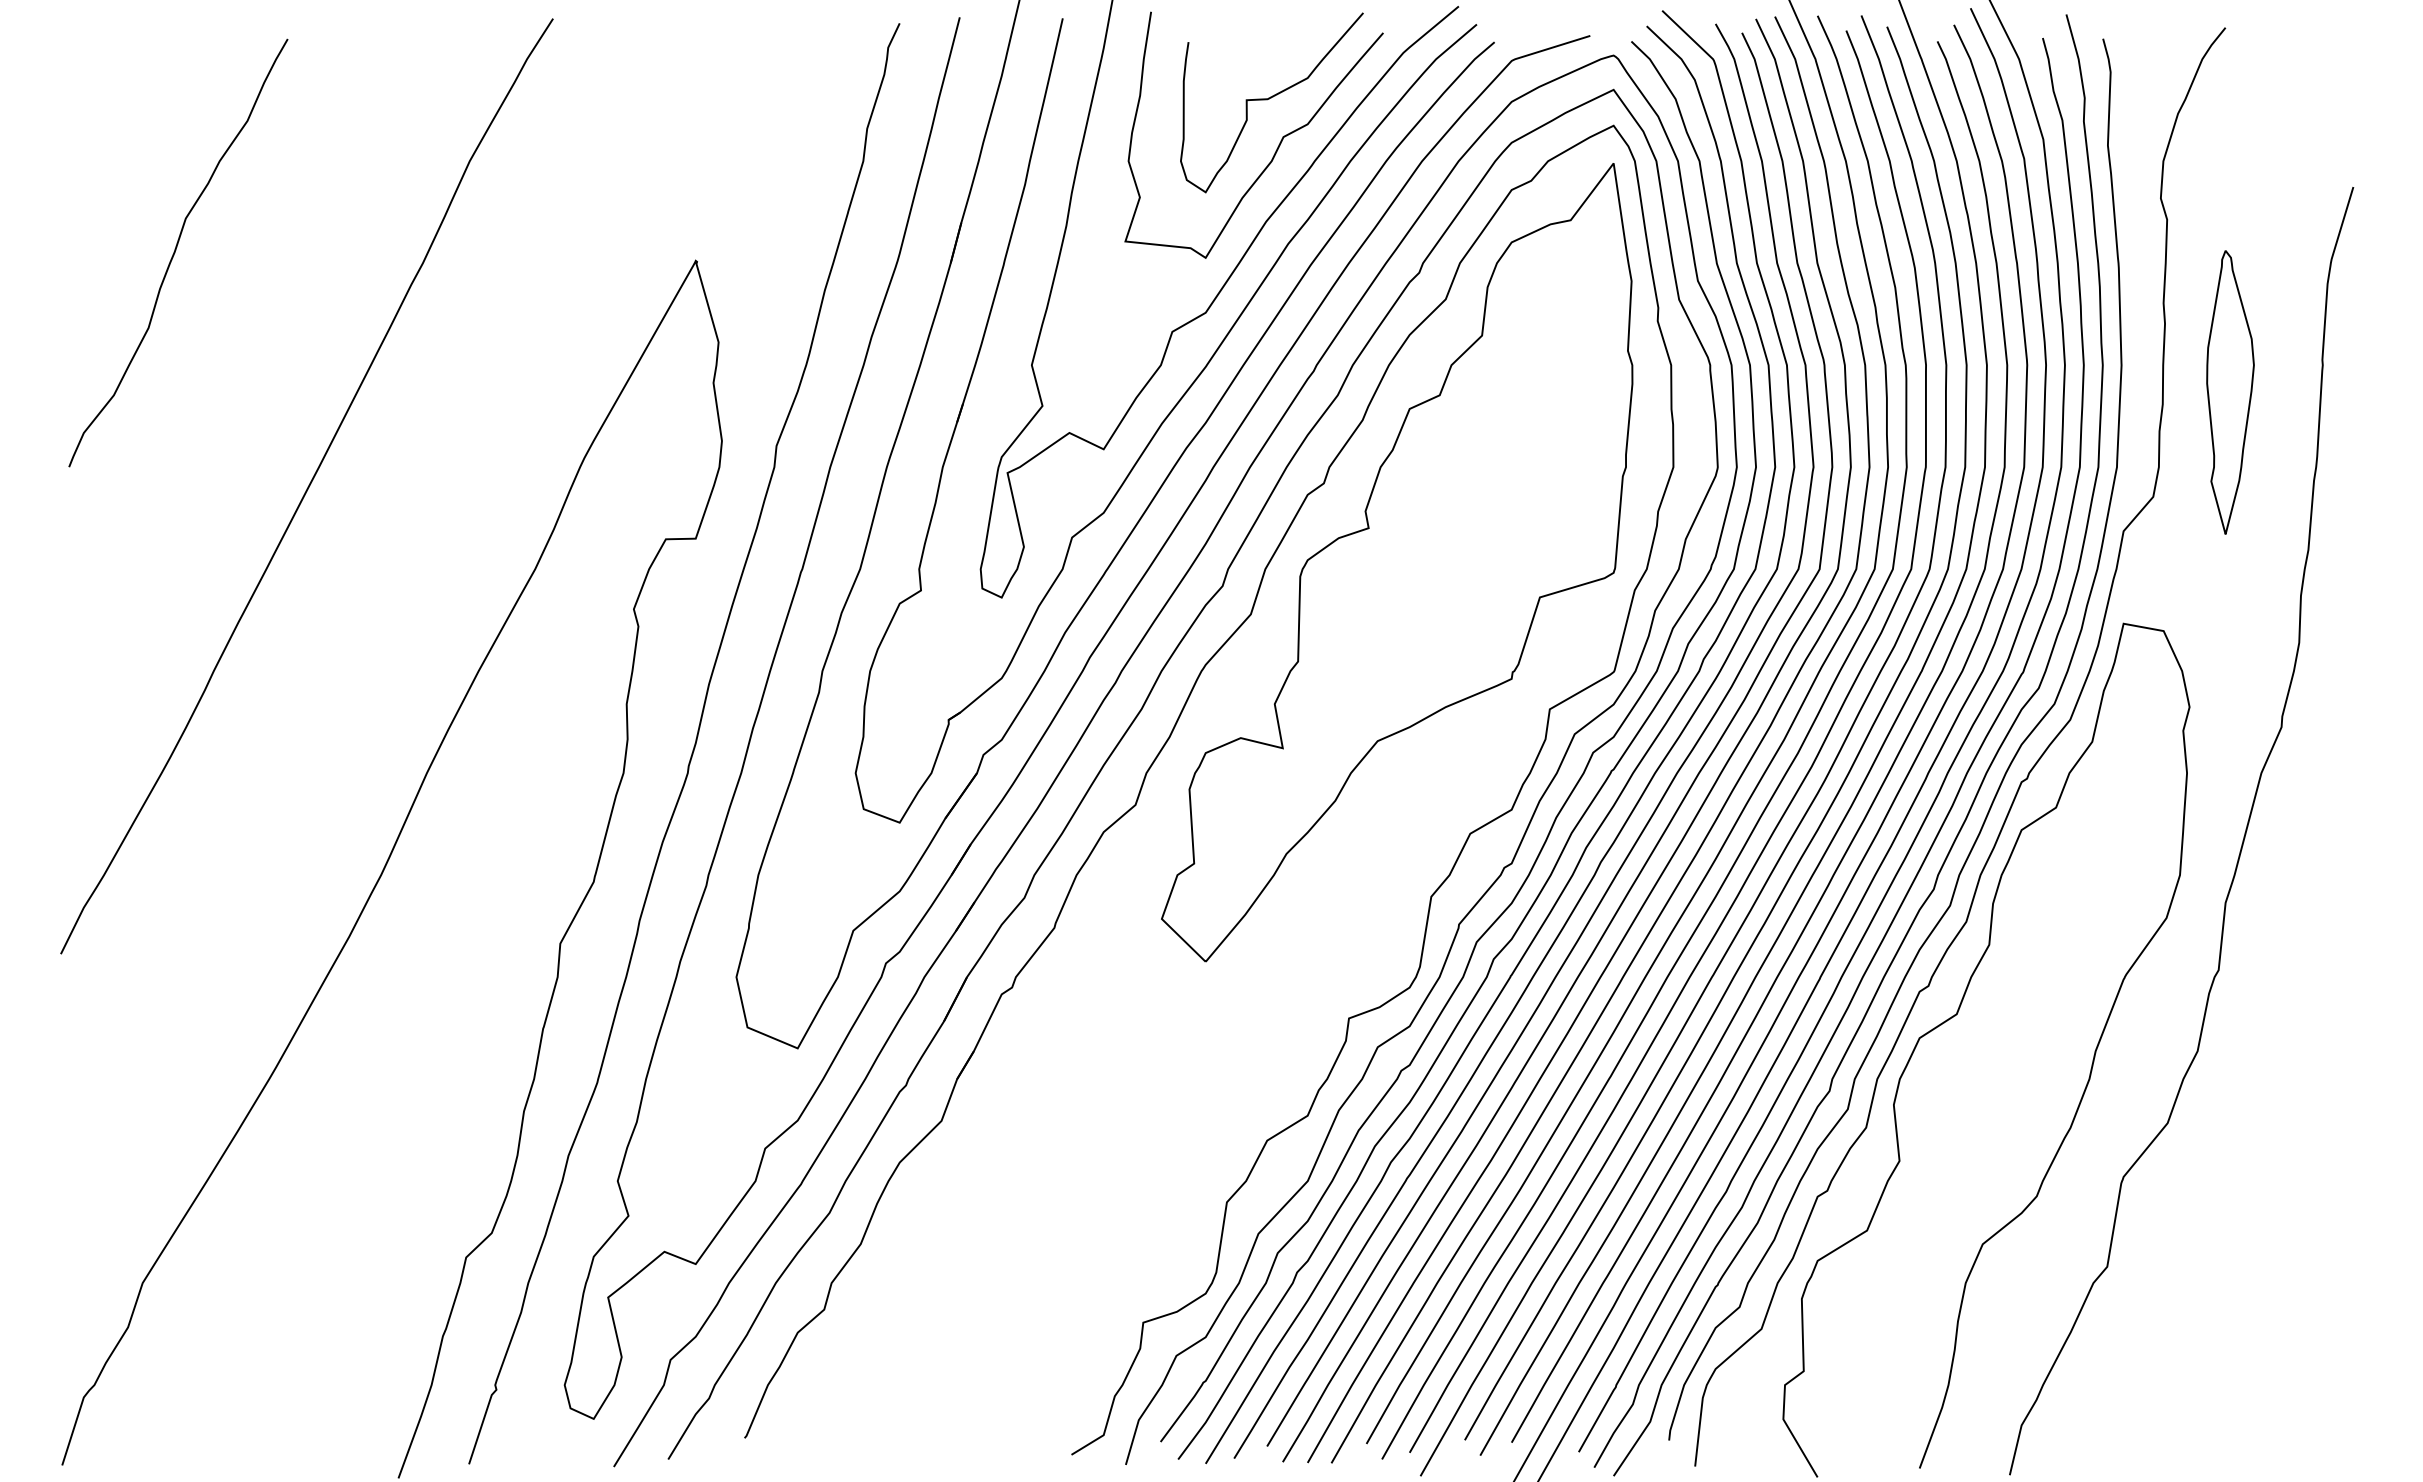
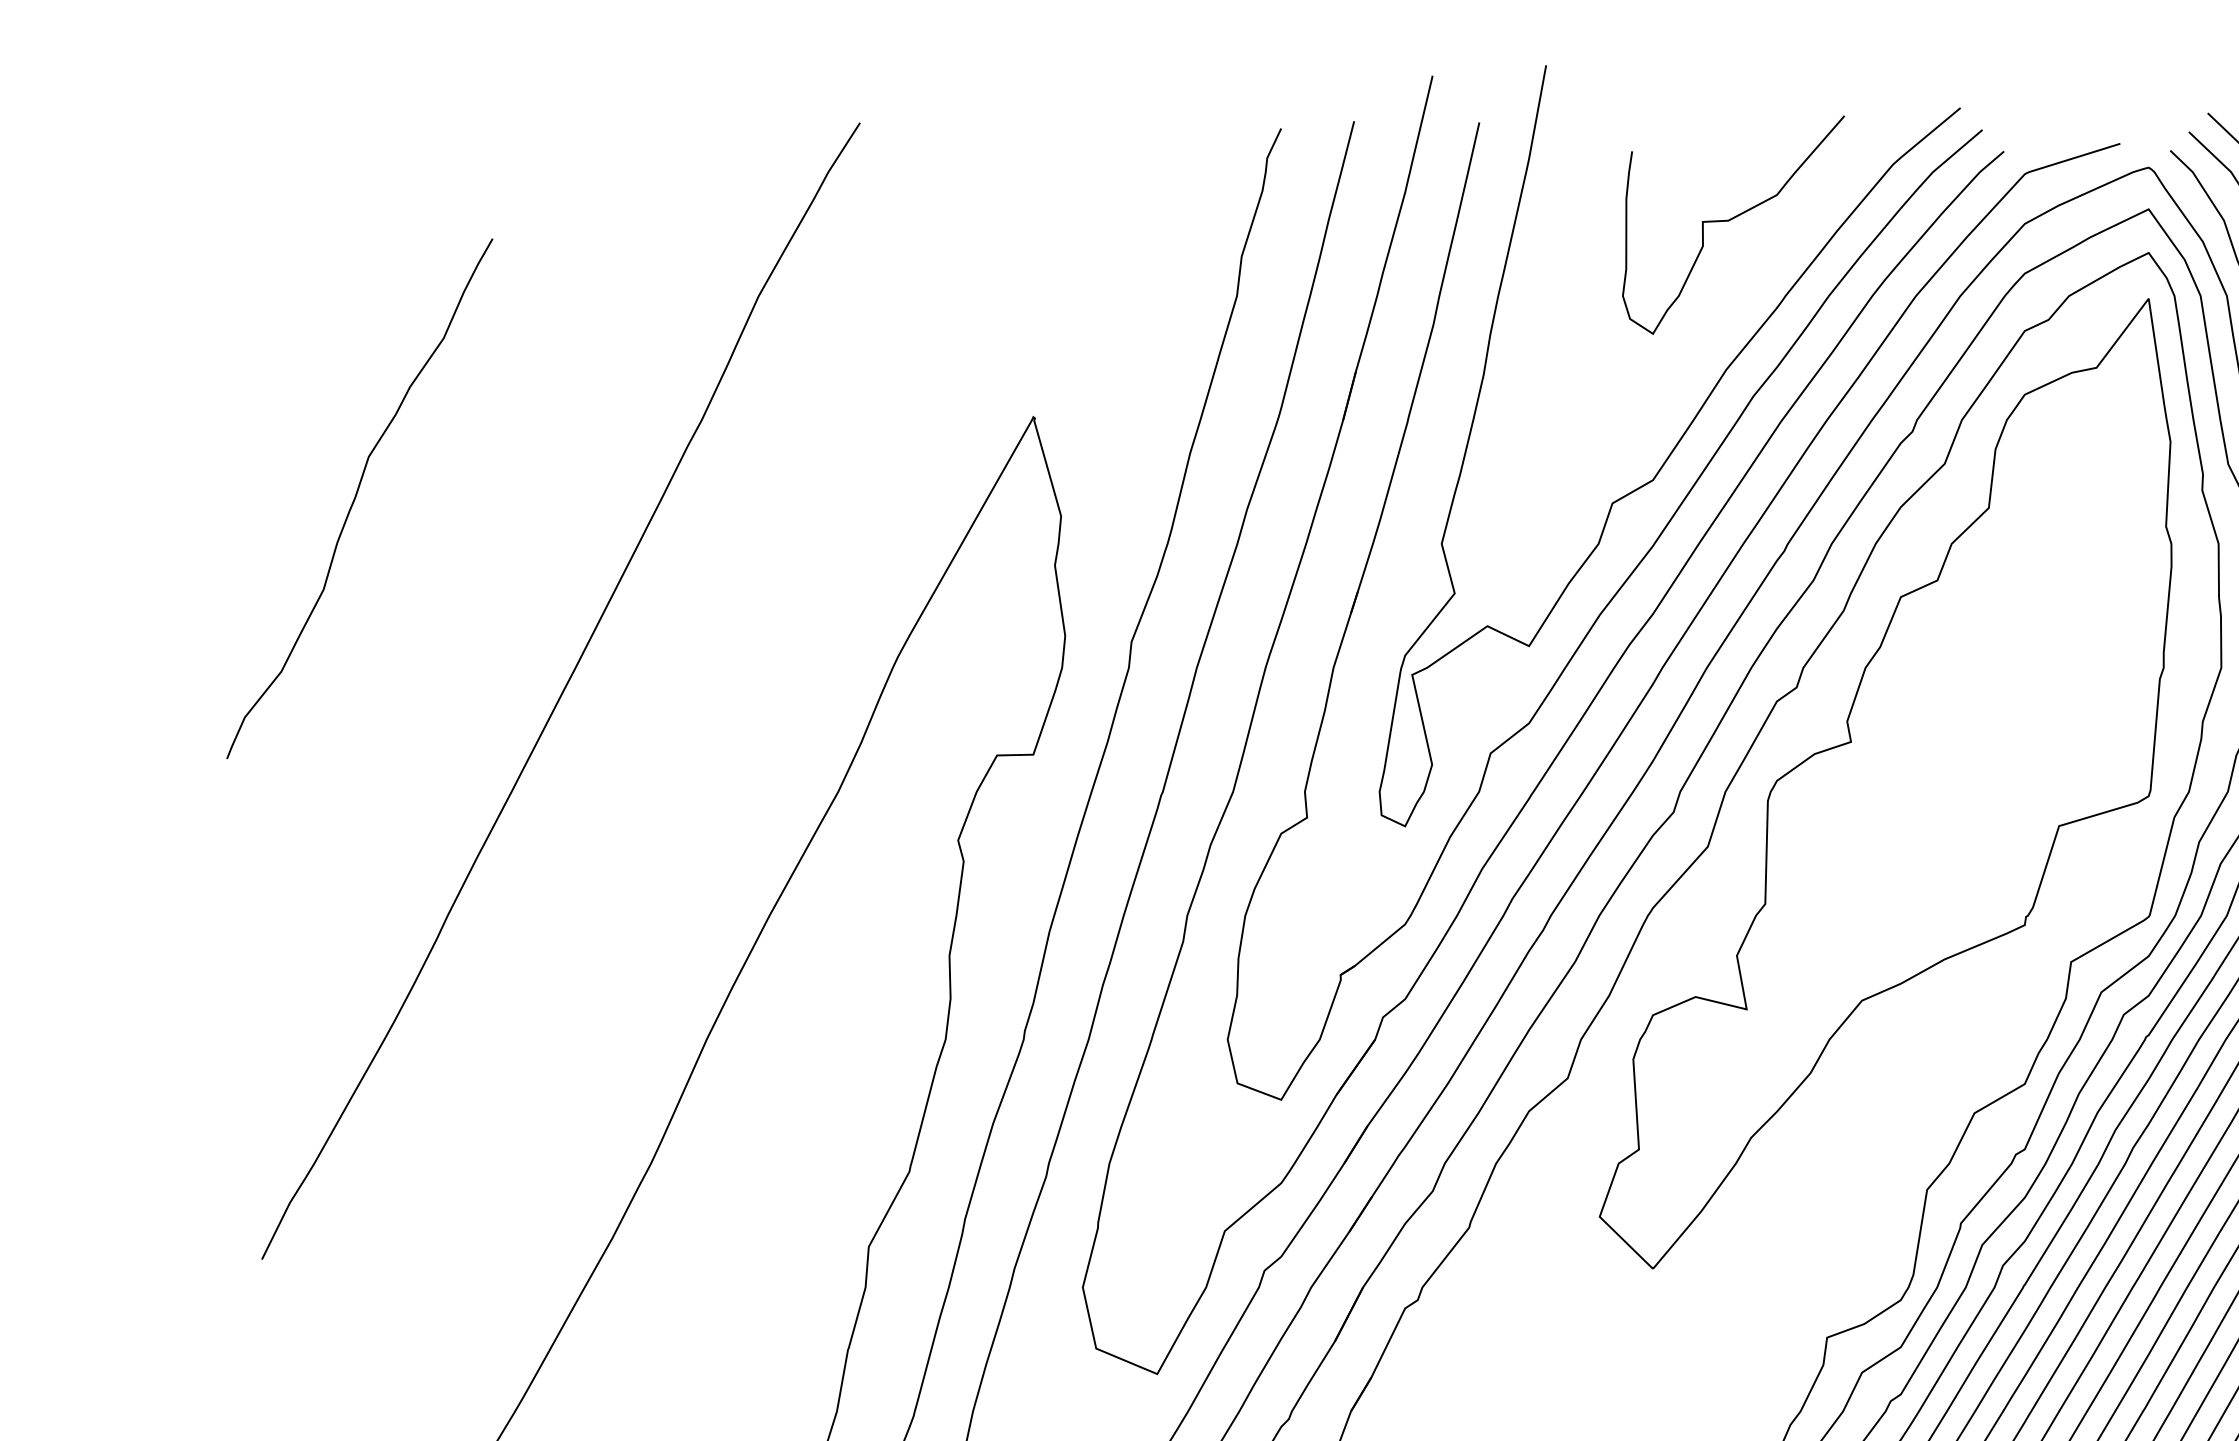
curve: (1277, 146) -> (1740, 278), removed
curve: (176, 250) -> (357, 495), moved

